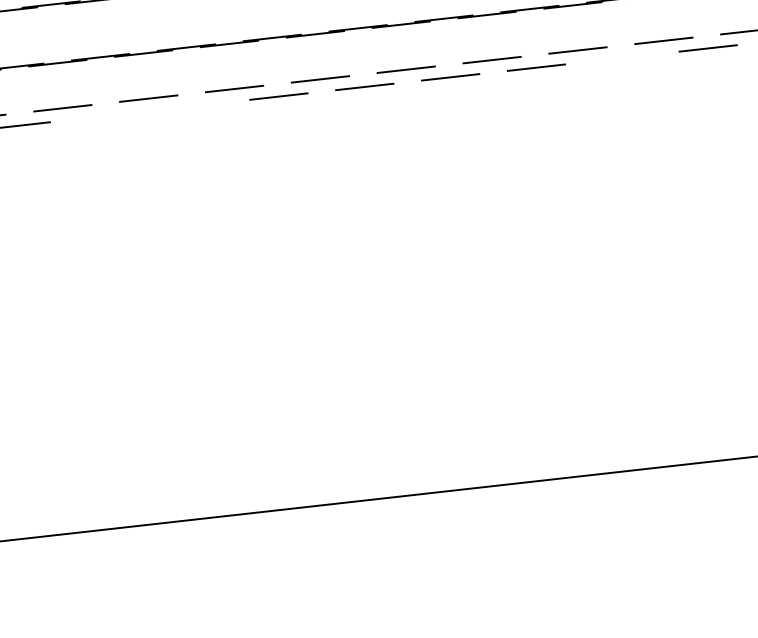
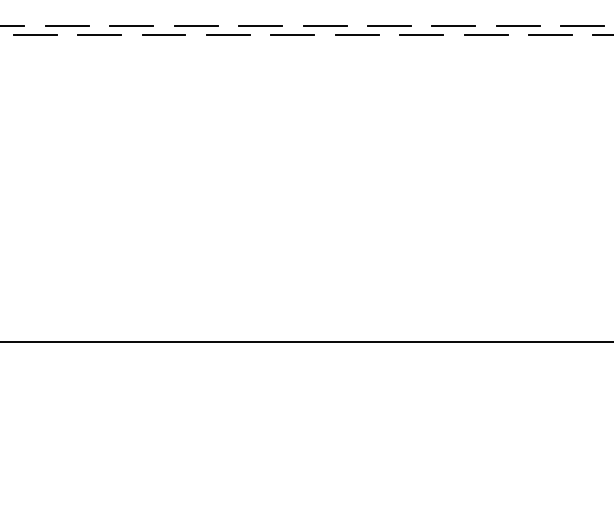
line: (621, 58) -> (485, 35), added
line: (192, 106) -> (163, 35), added
line: (107, 116) -> (99, 35), added

